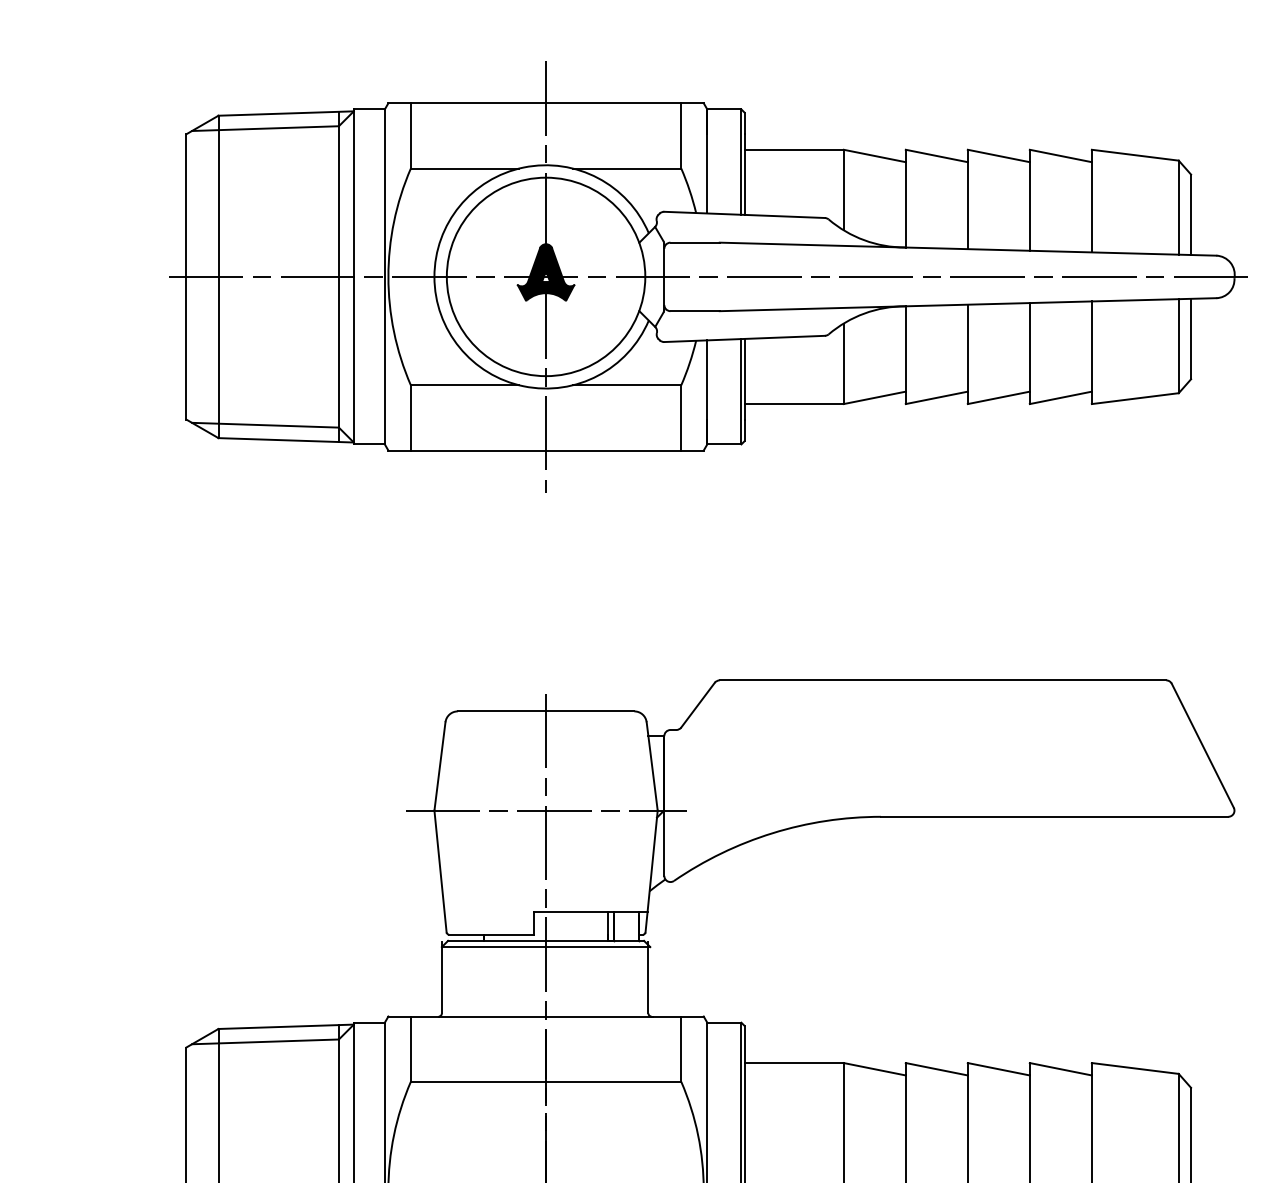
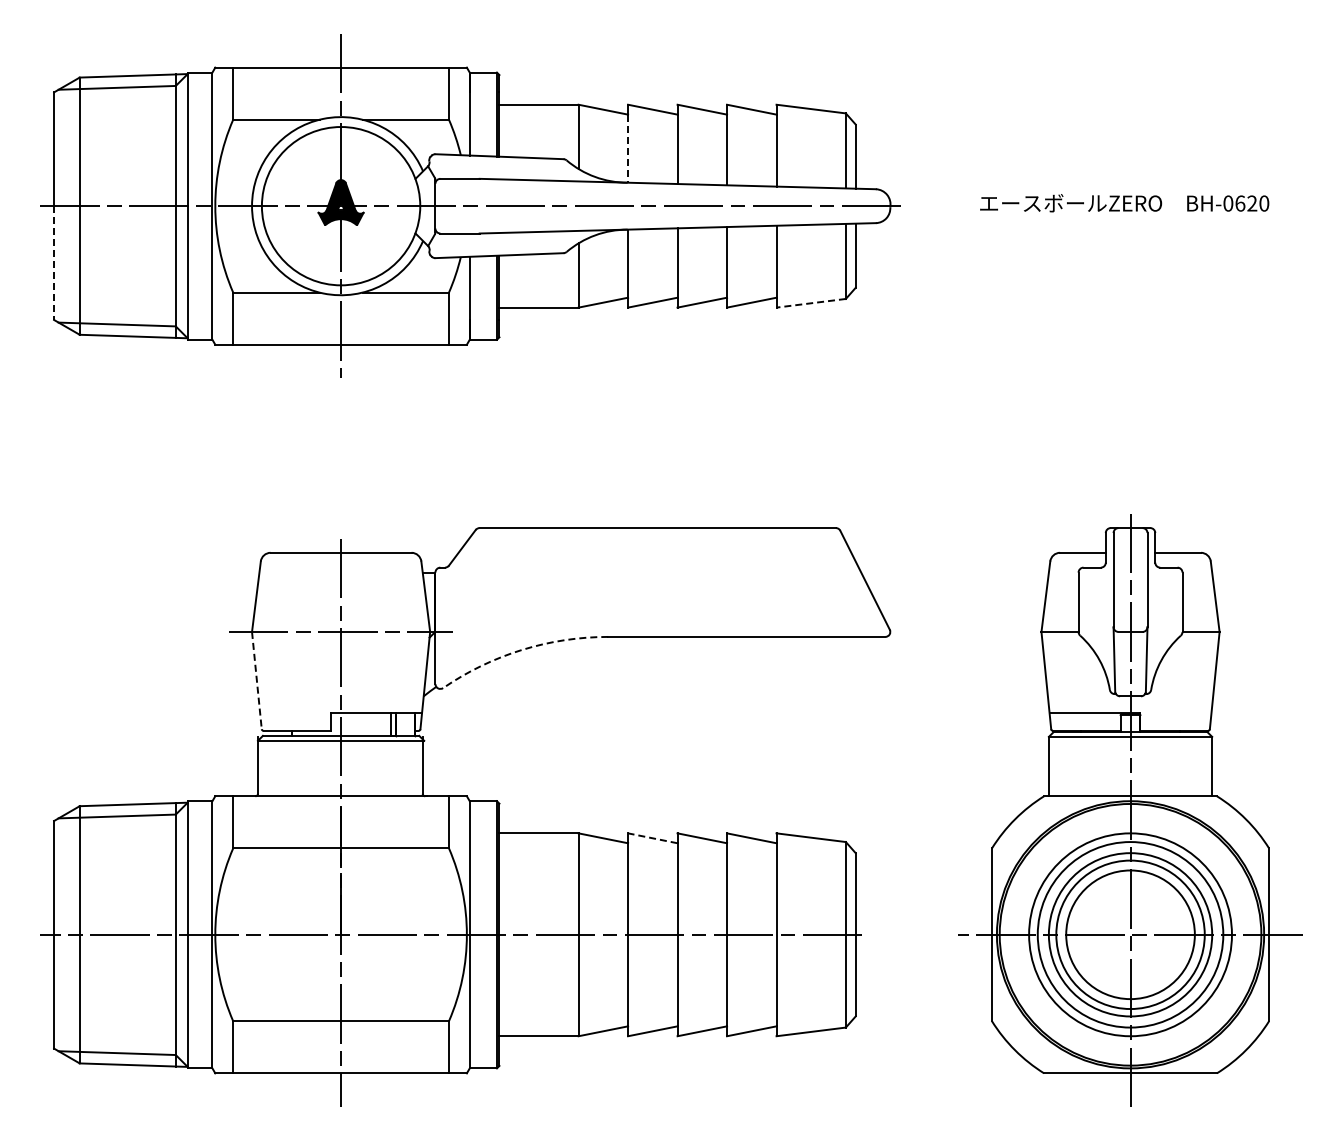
line: (906, 205) -> (628, 149), solid -> dashed
line: (186, 348) -> (54, 263), solid -> dashed
line: (1135, 398) -> (811, 303), solid -> dashed
arc: (772, 833) -> (521, 650), solid -> dashed
line: (440, 871) -> (256, 680), solid -> dashed
line: (936, 1069) -> (652, 838), solid -> dashed

